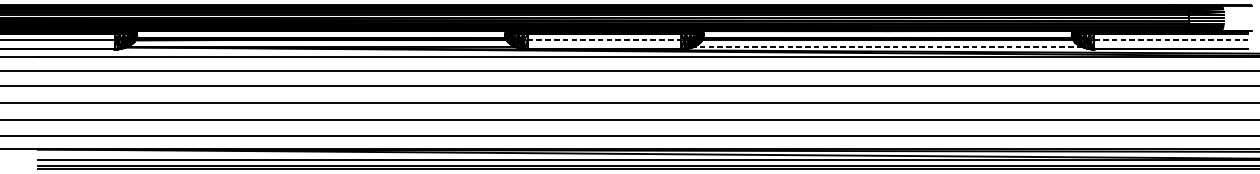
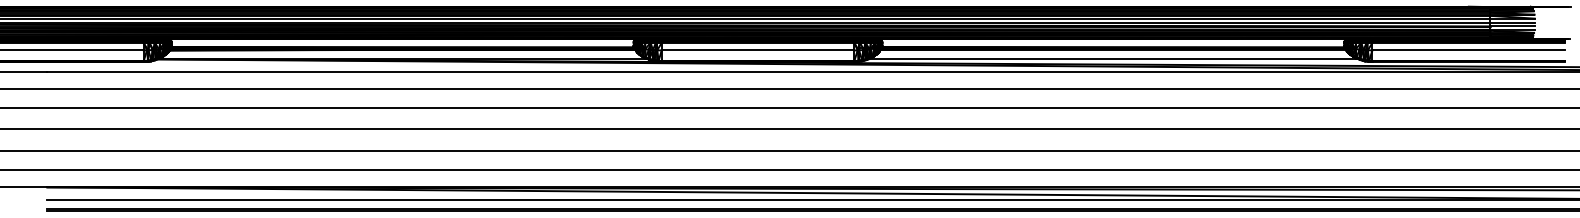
line: (604, 40) -> (758, 50), dashed -> solid
line: (1171, 40) -> (1469, 50), dashed -> solid
line: (887, 46) -> (1112, 58), dashed -> solid

